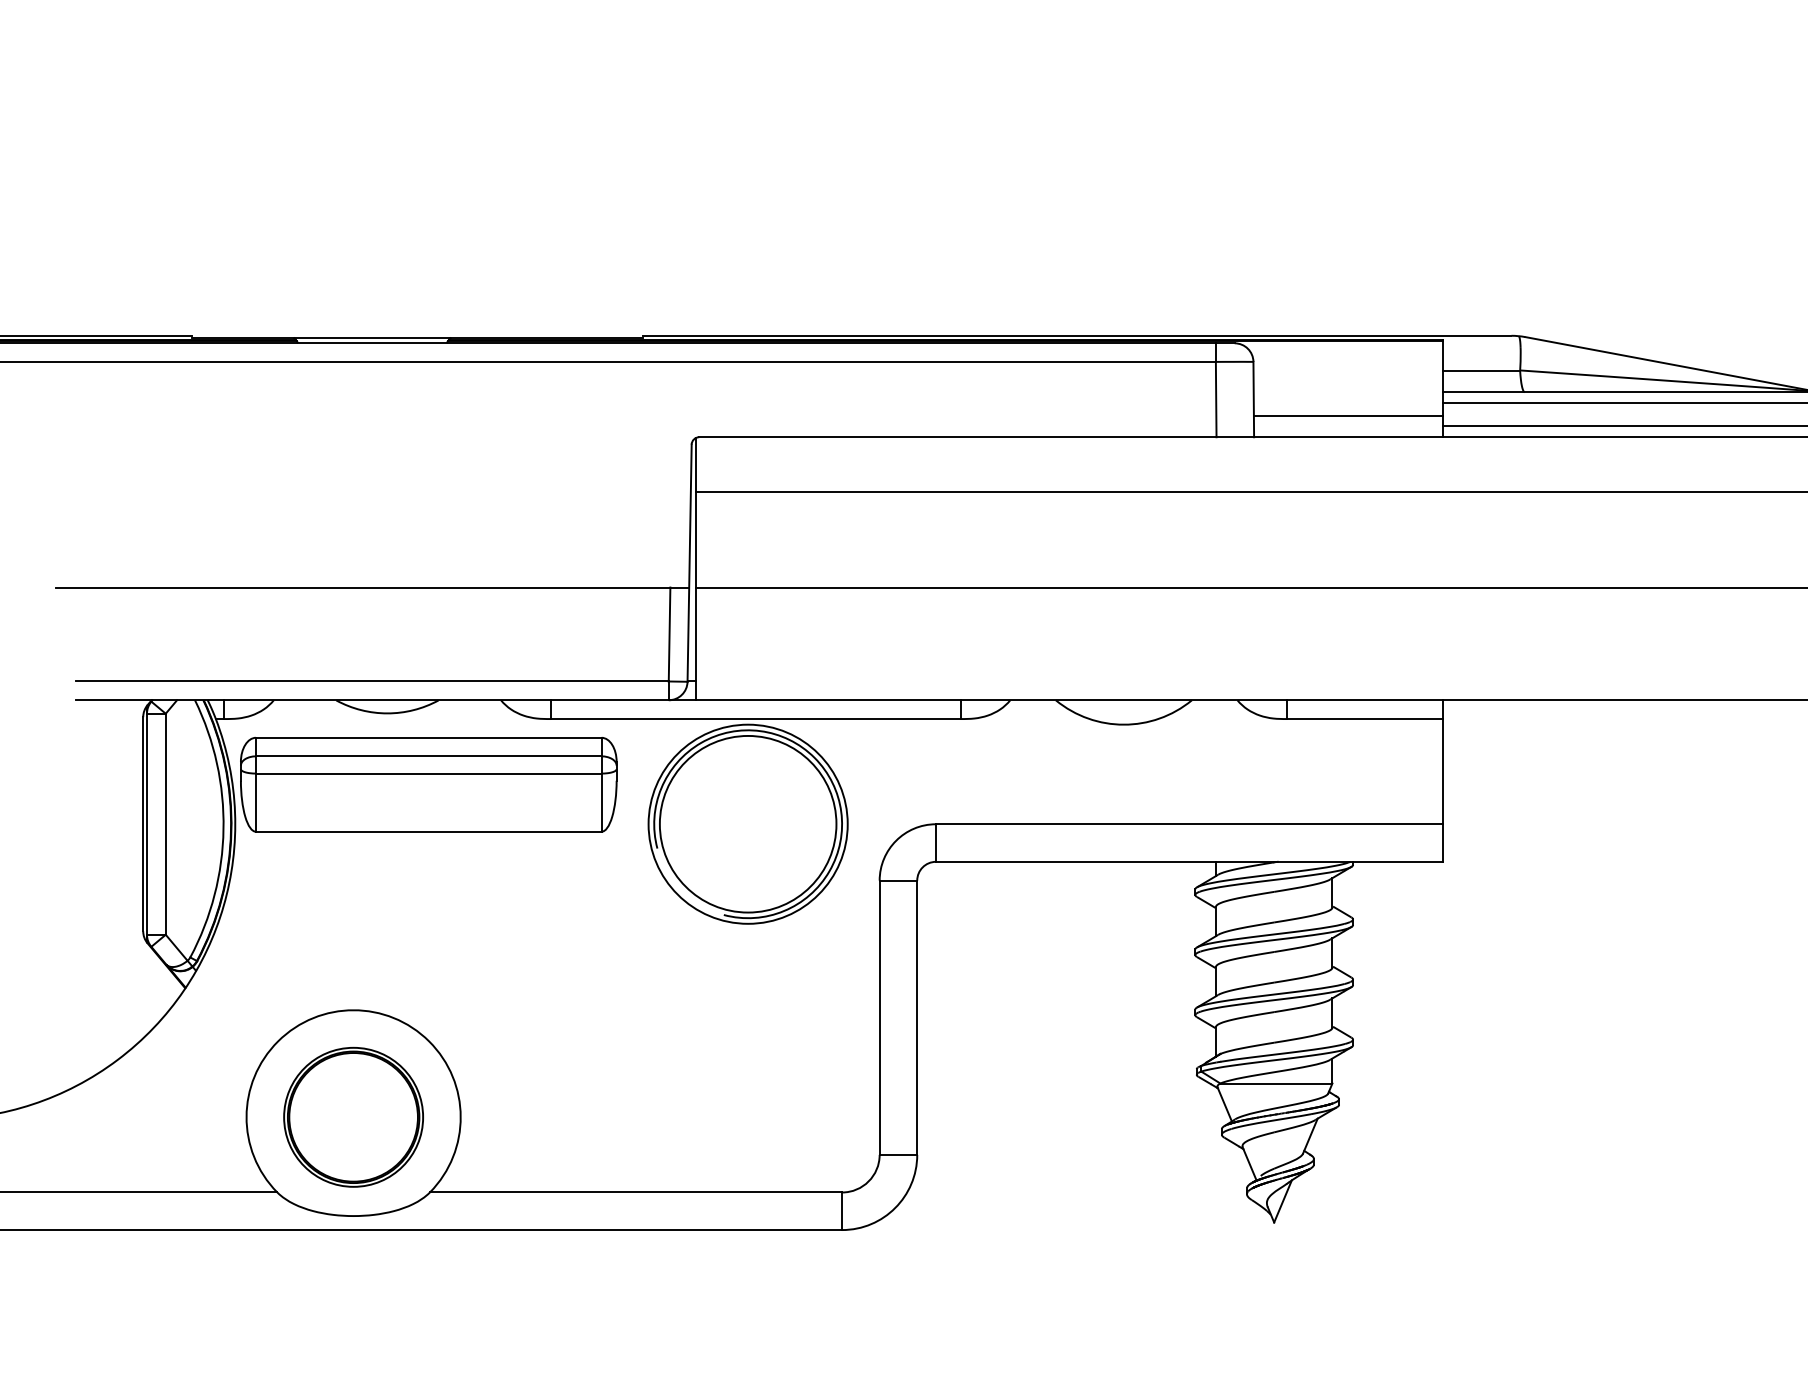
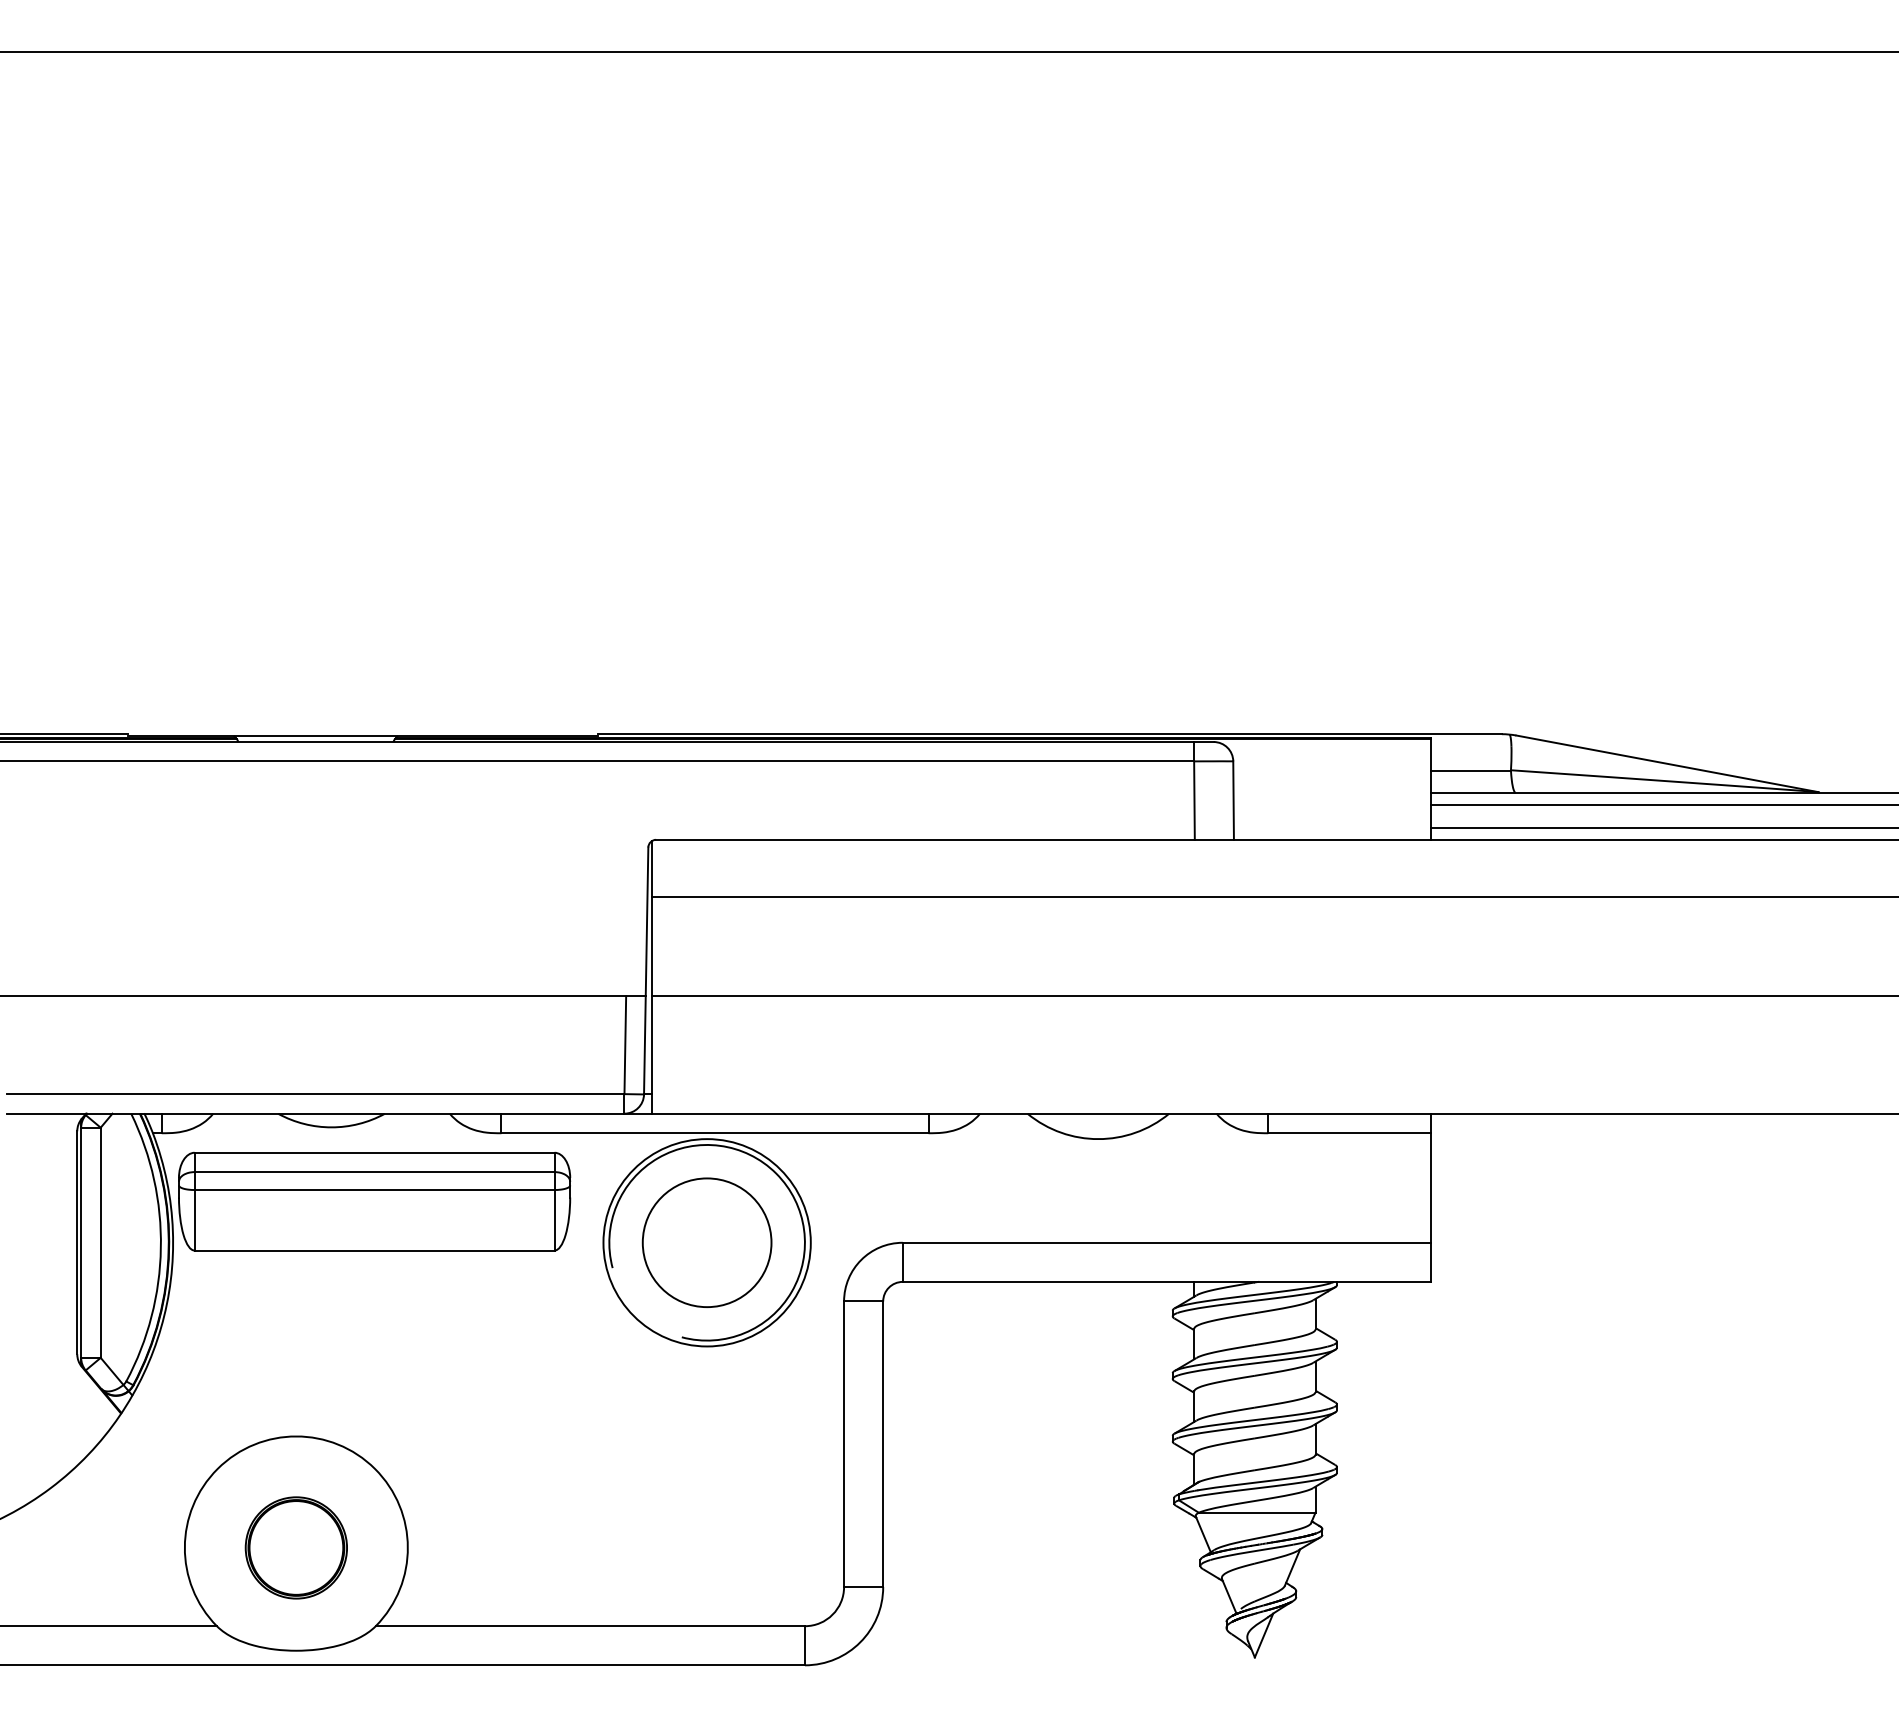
line: (1347, 415) -> (1331, 817), removed
circle: (748, 823) -> (707, 1242), size x0.7
part: (353, 1116) -> (296, 1547), size x0.7

